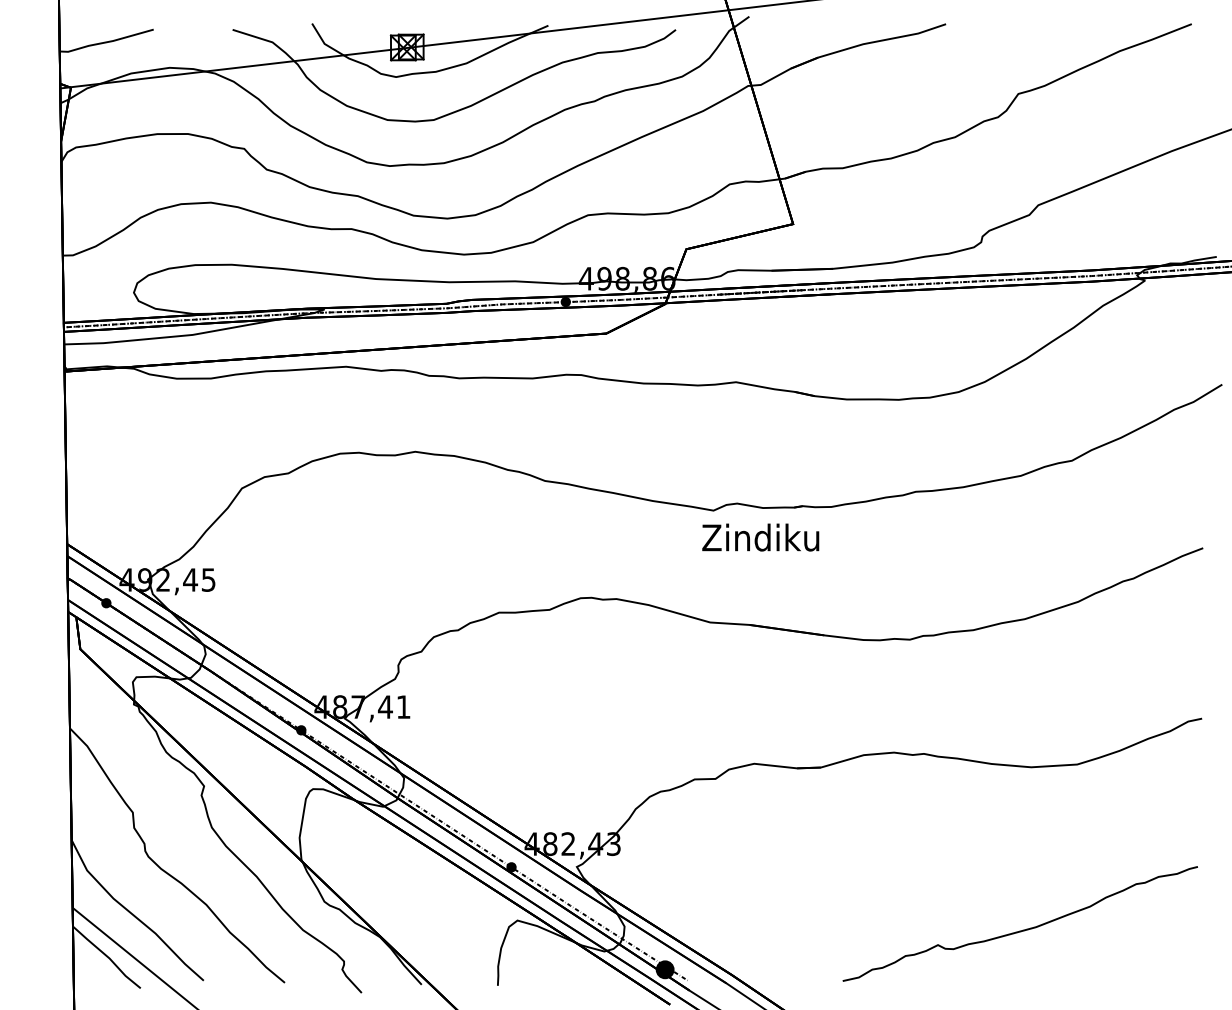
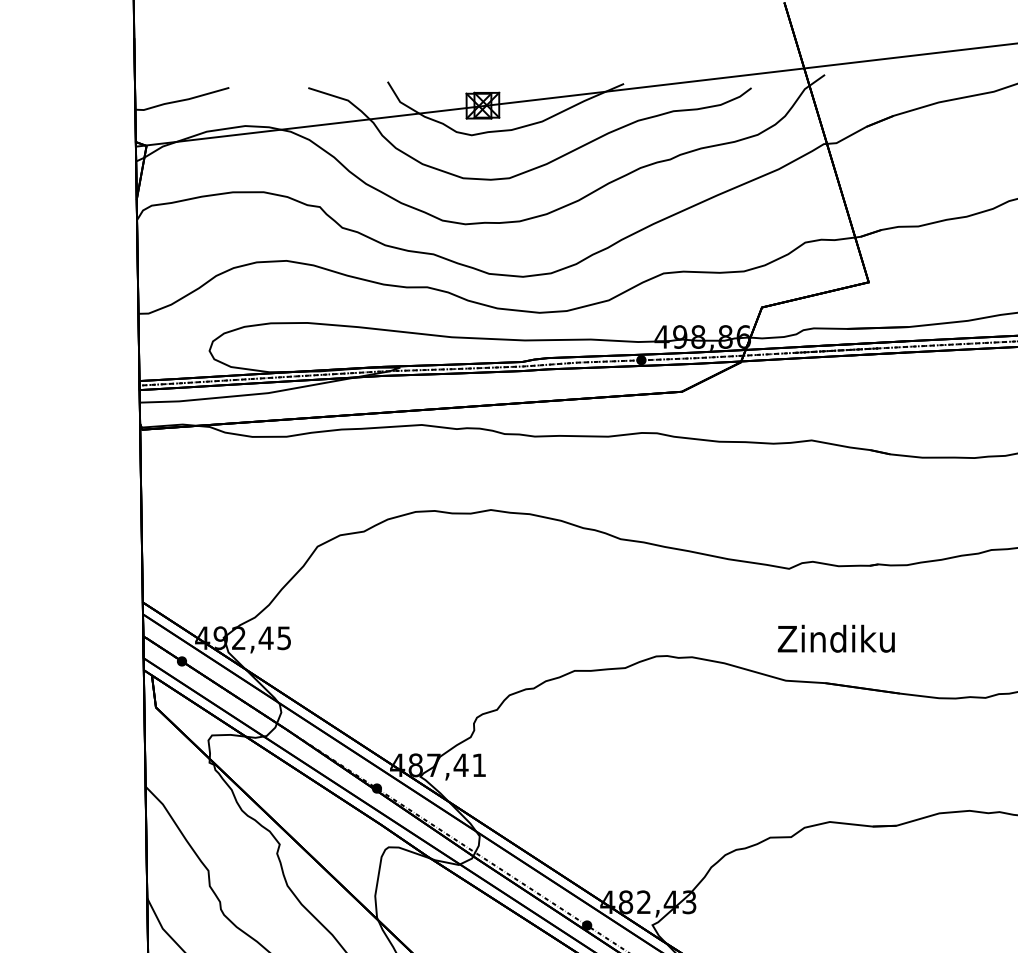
text: (760, 537) -> (836, 638), moved

